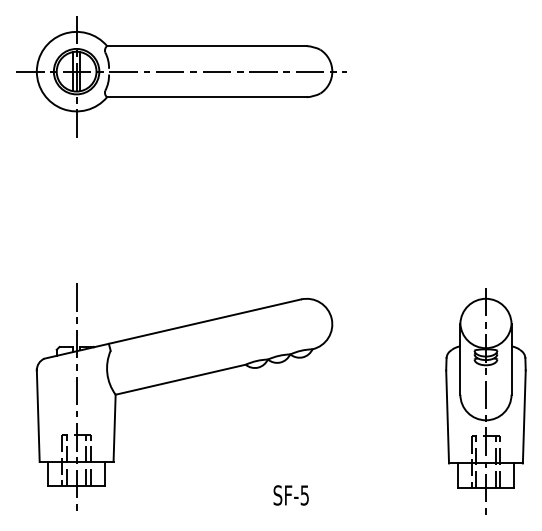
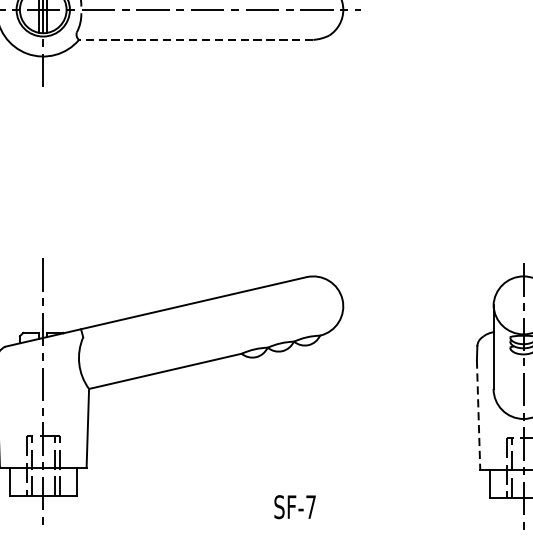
line: (206, 97) -> (195, 40), solid -> dashed
line: (447, 416) -> (478, 414), solid -> dashed
text: (304, 495) -> (310, 507), SF-5 -> SF-7

